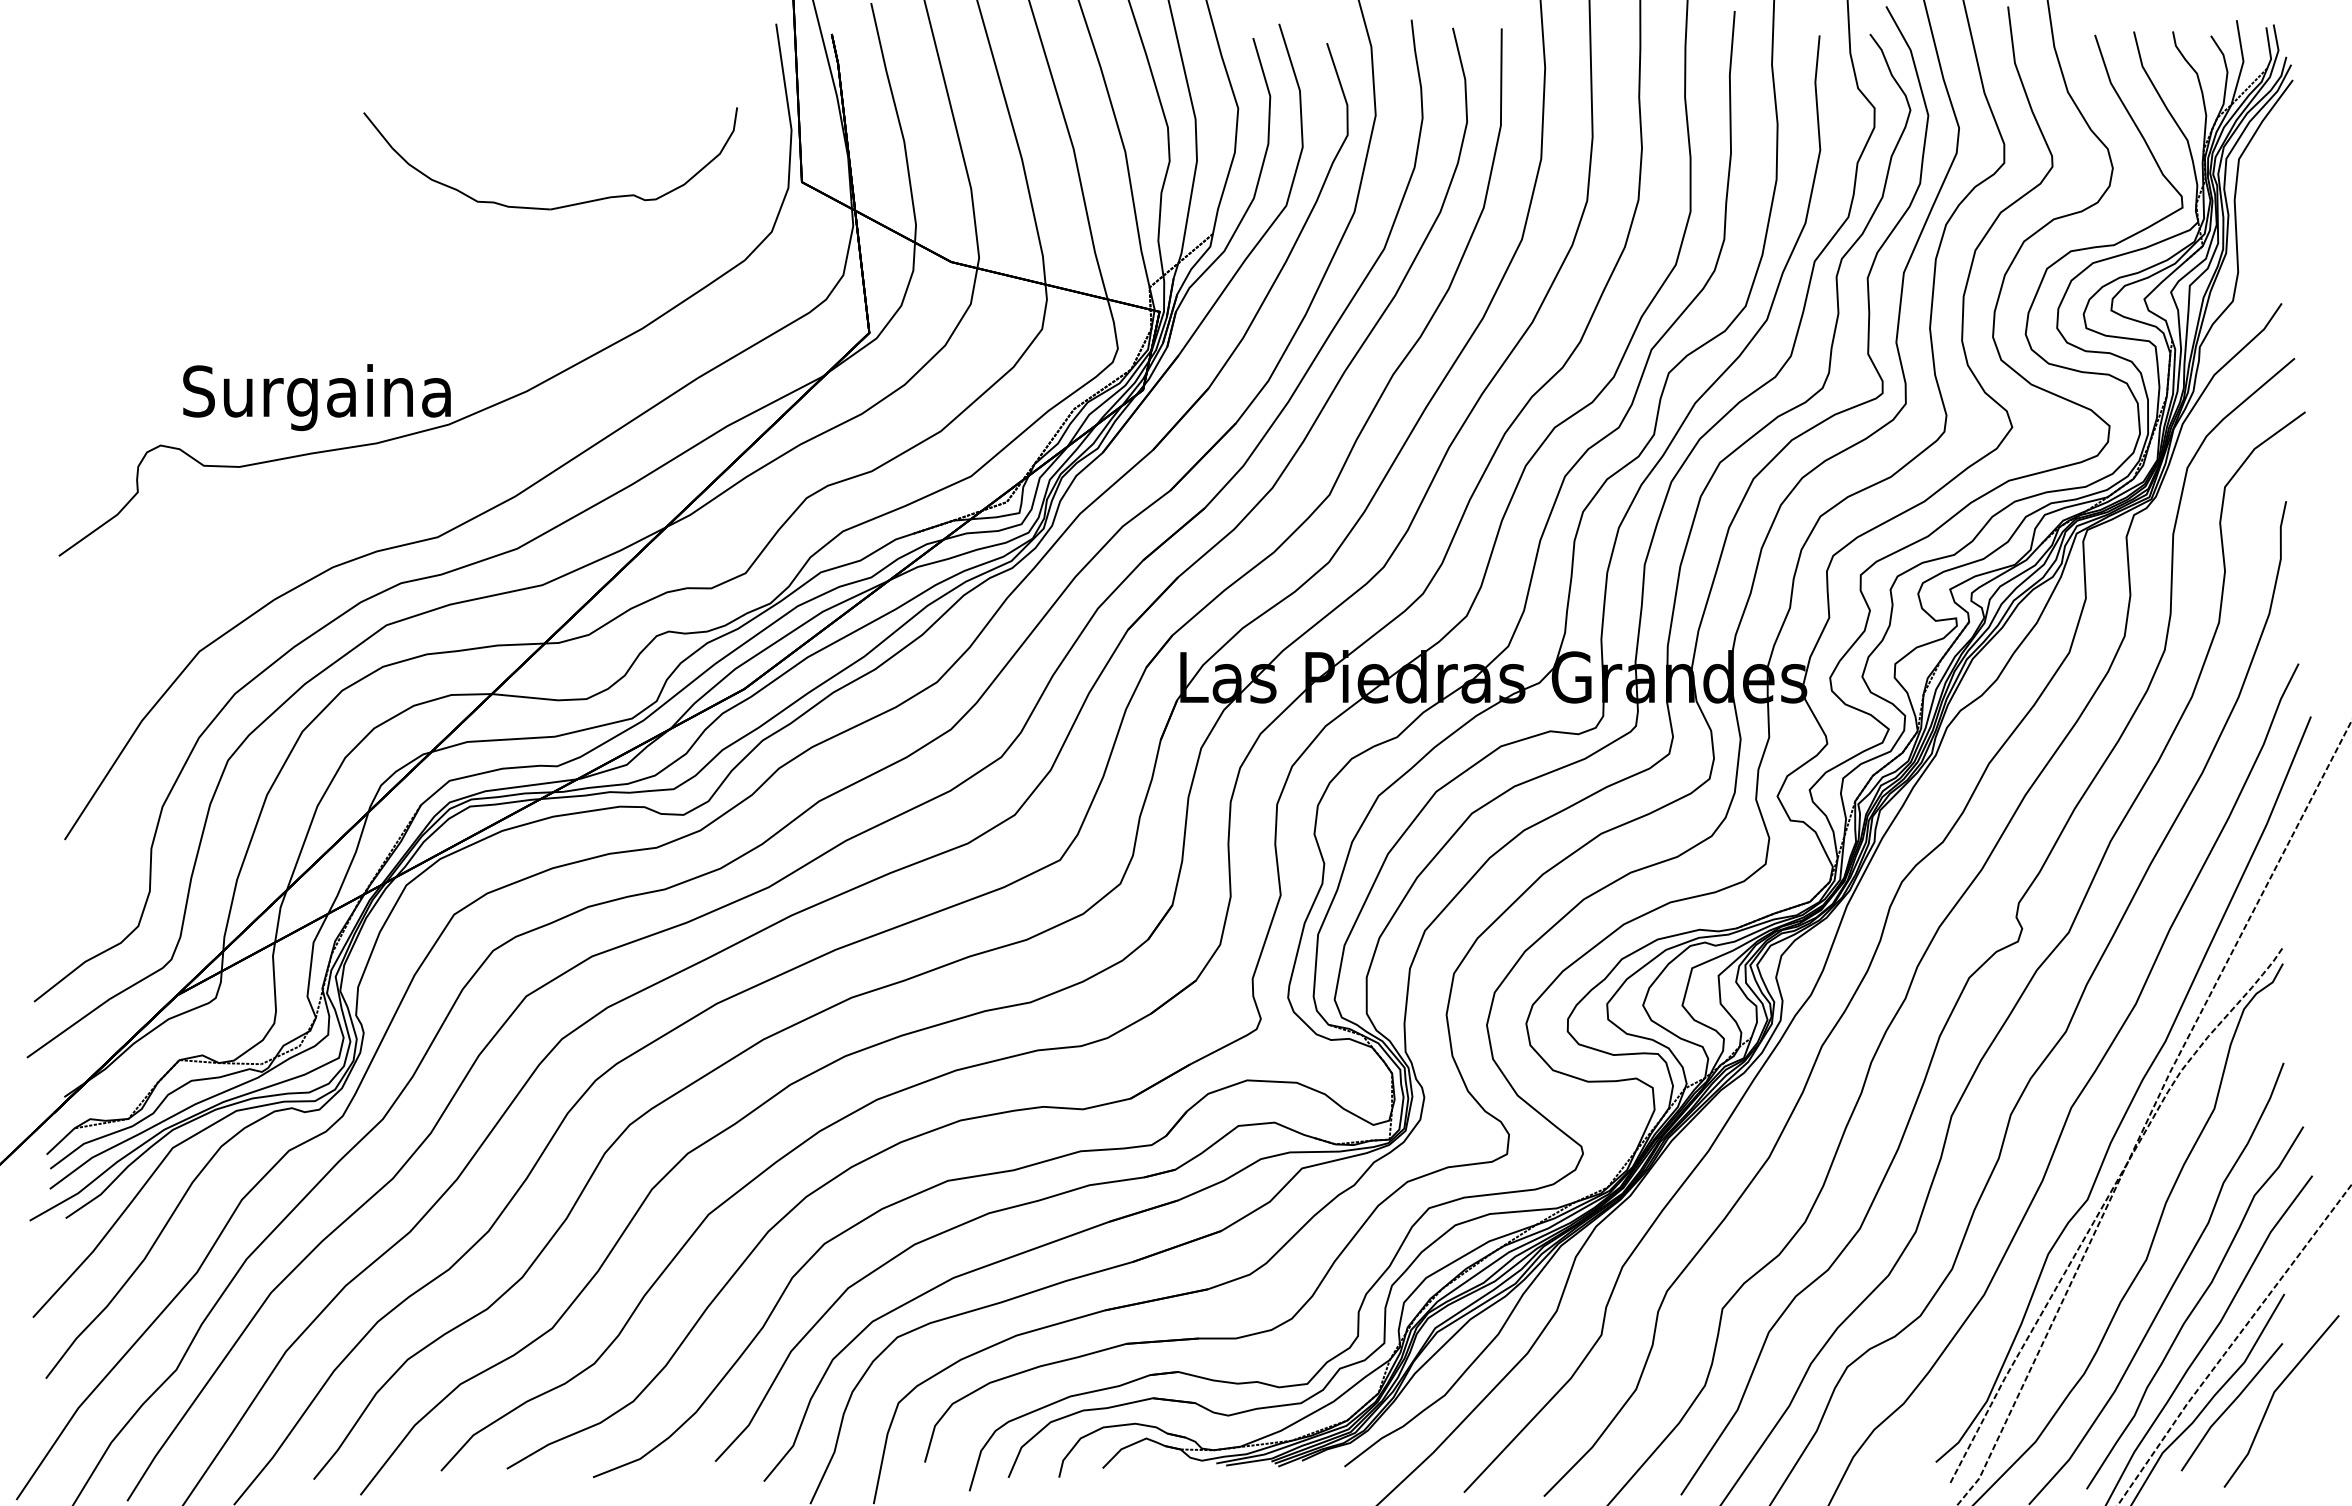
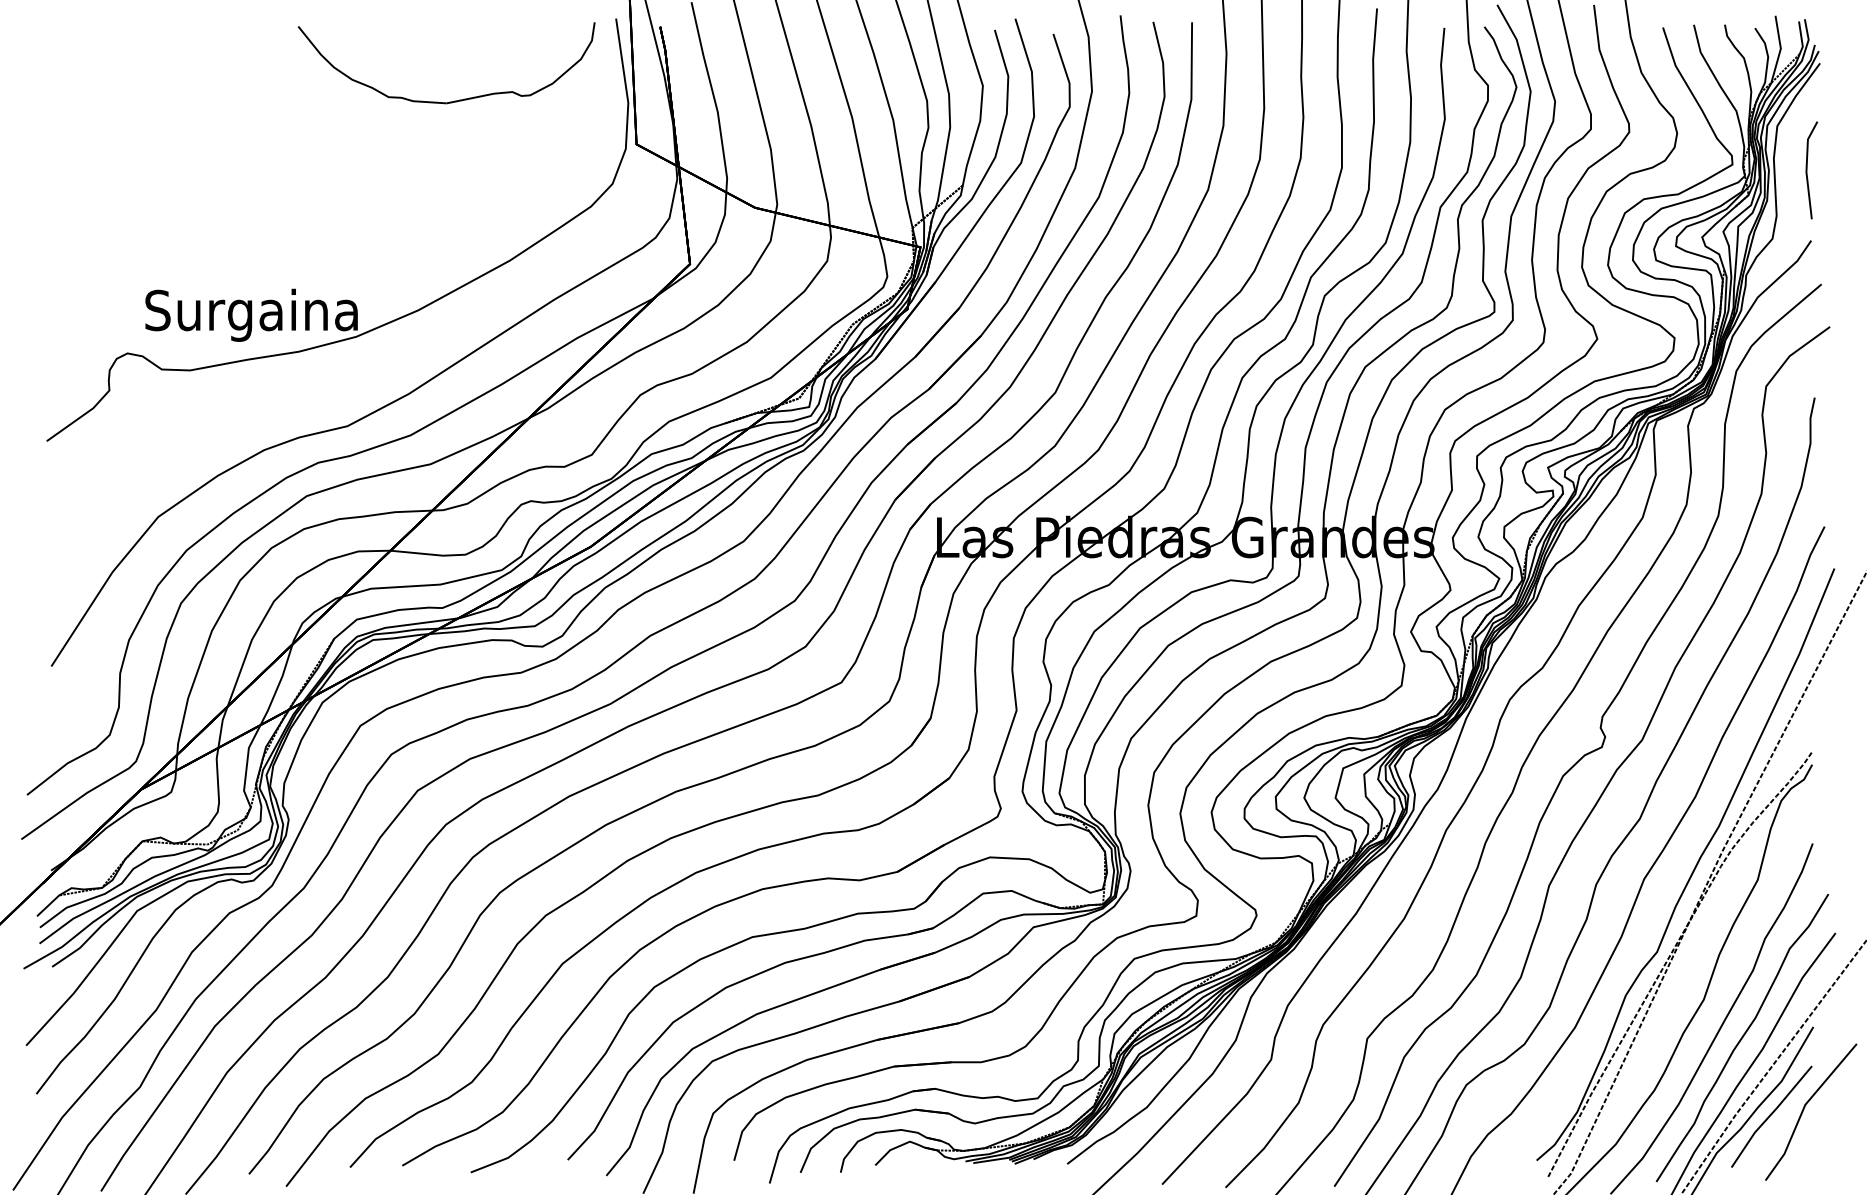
part: (559, 206) -> (453, 100), moved
line: (2276, 214) -> (1807, 170), added

